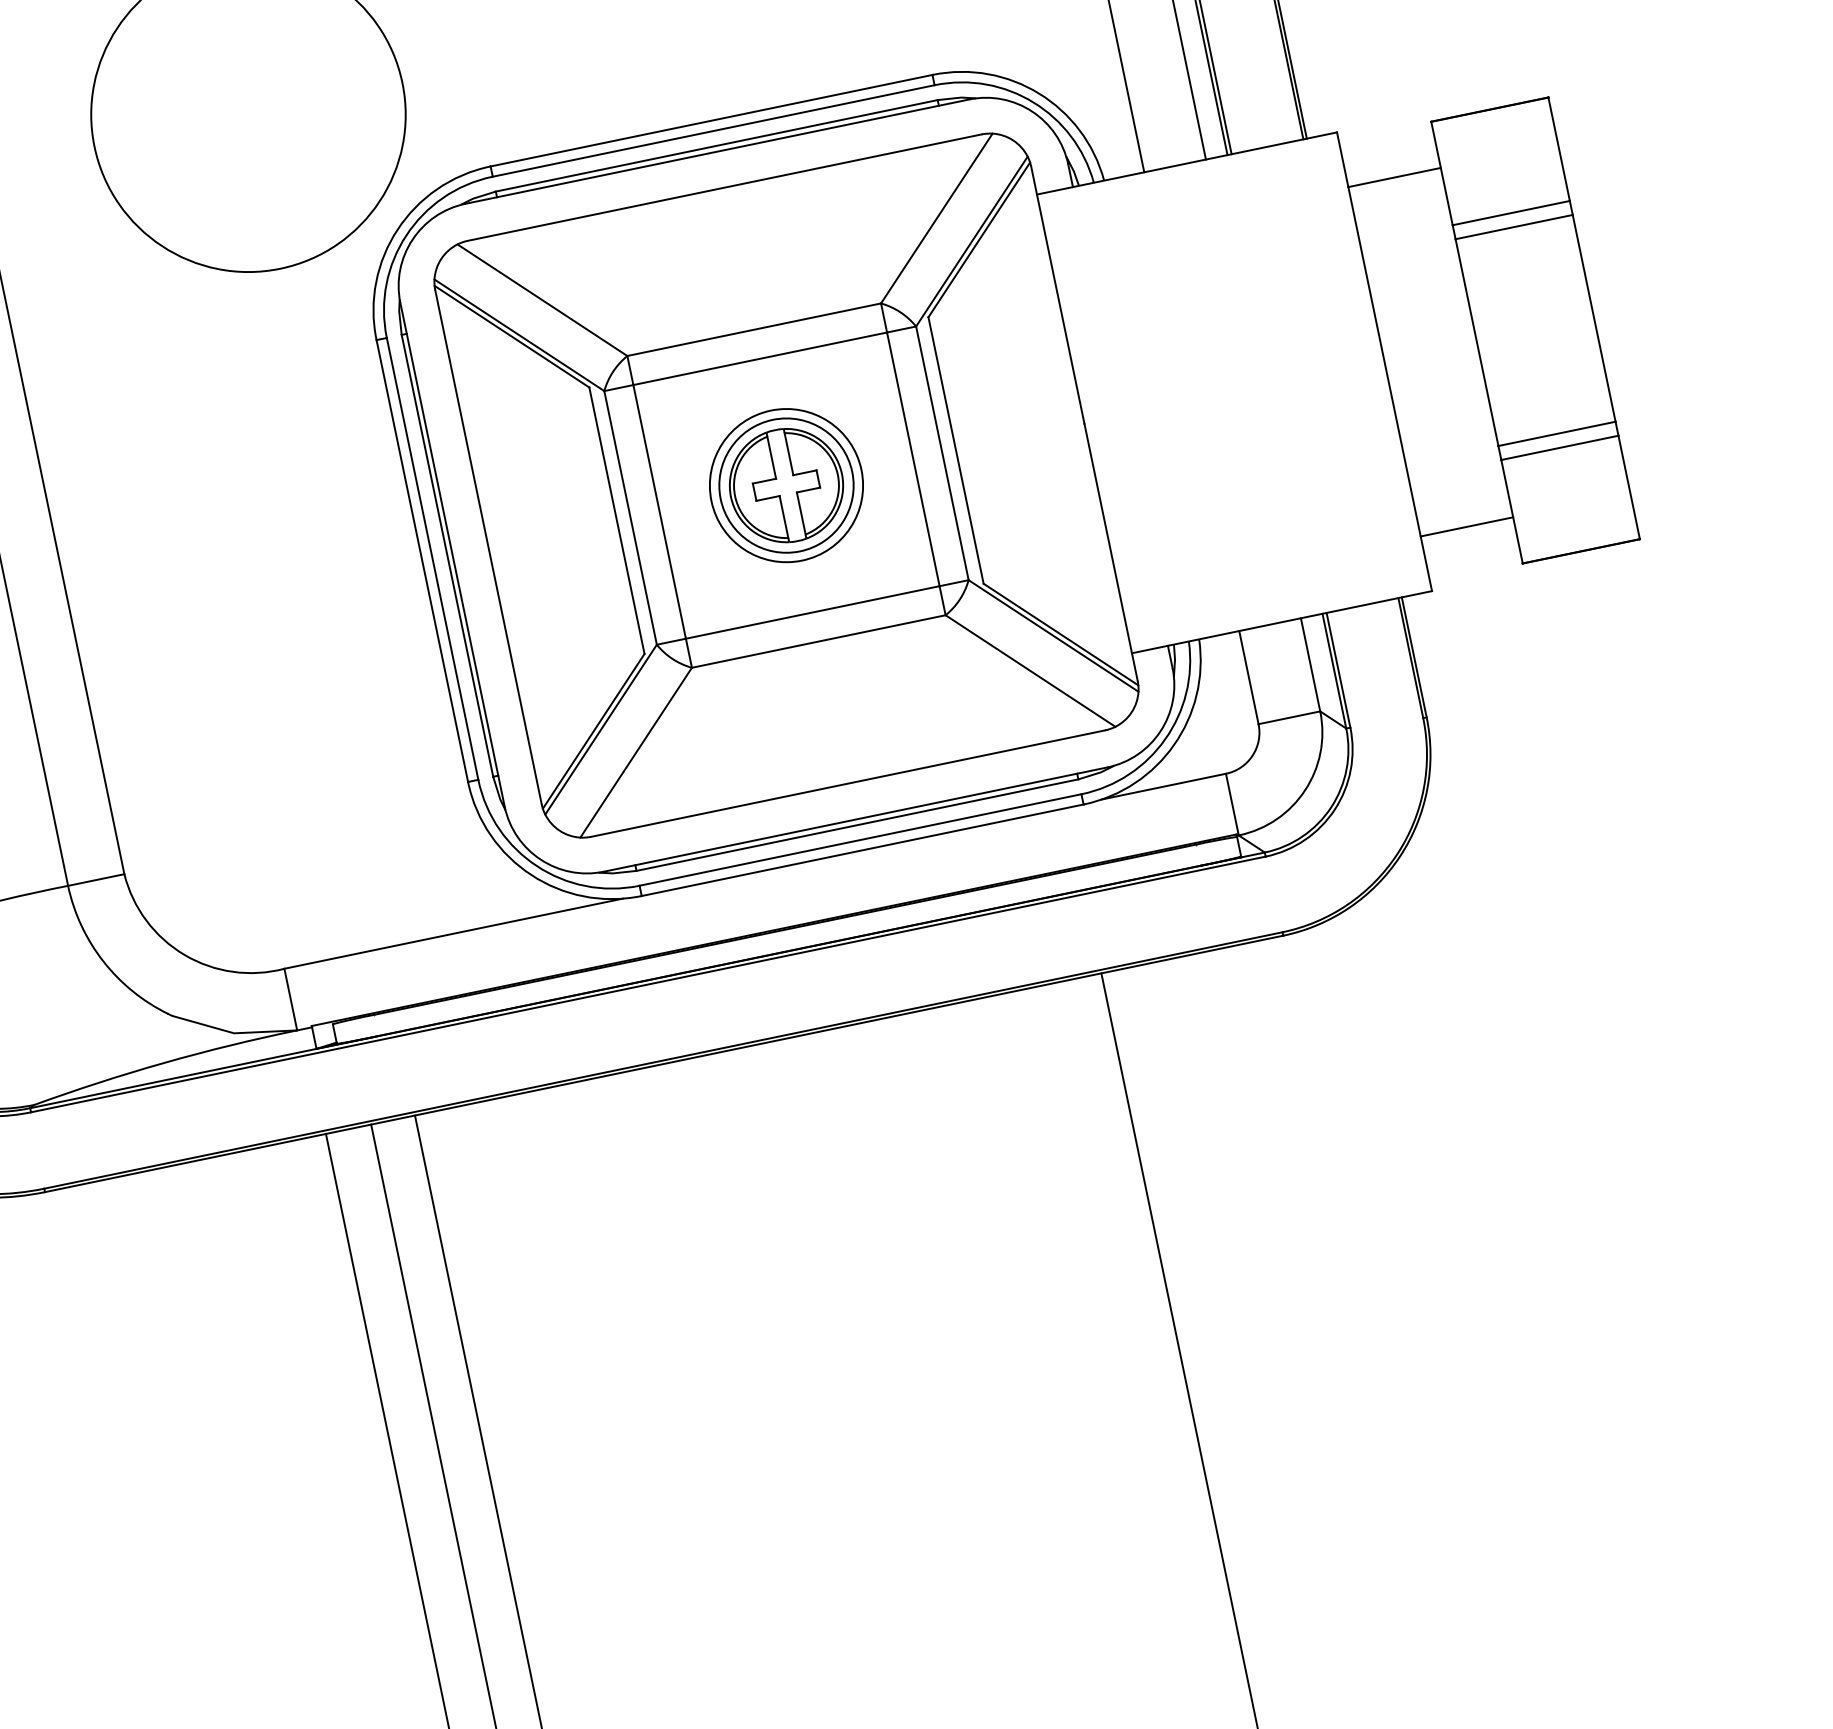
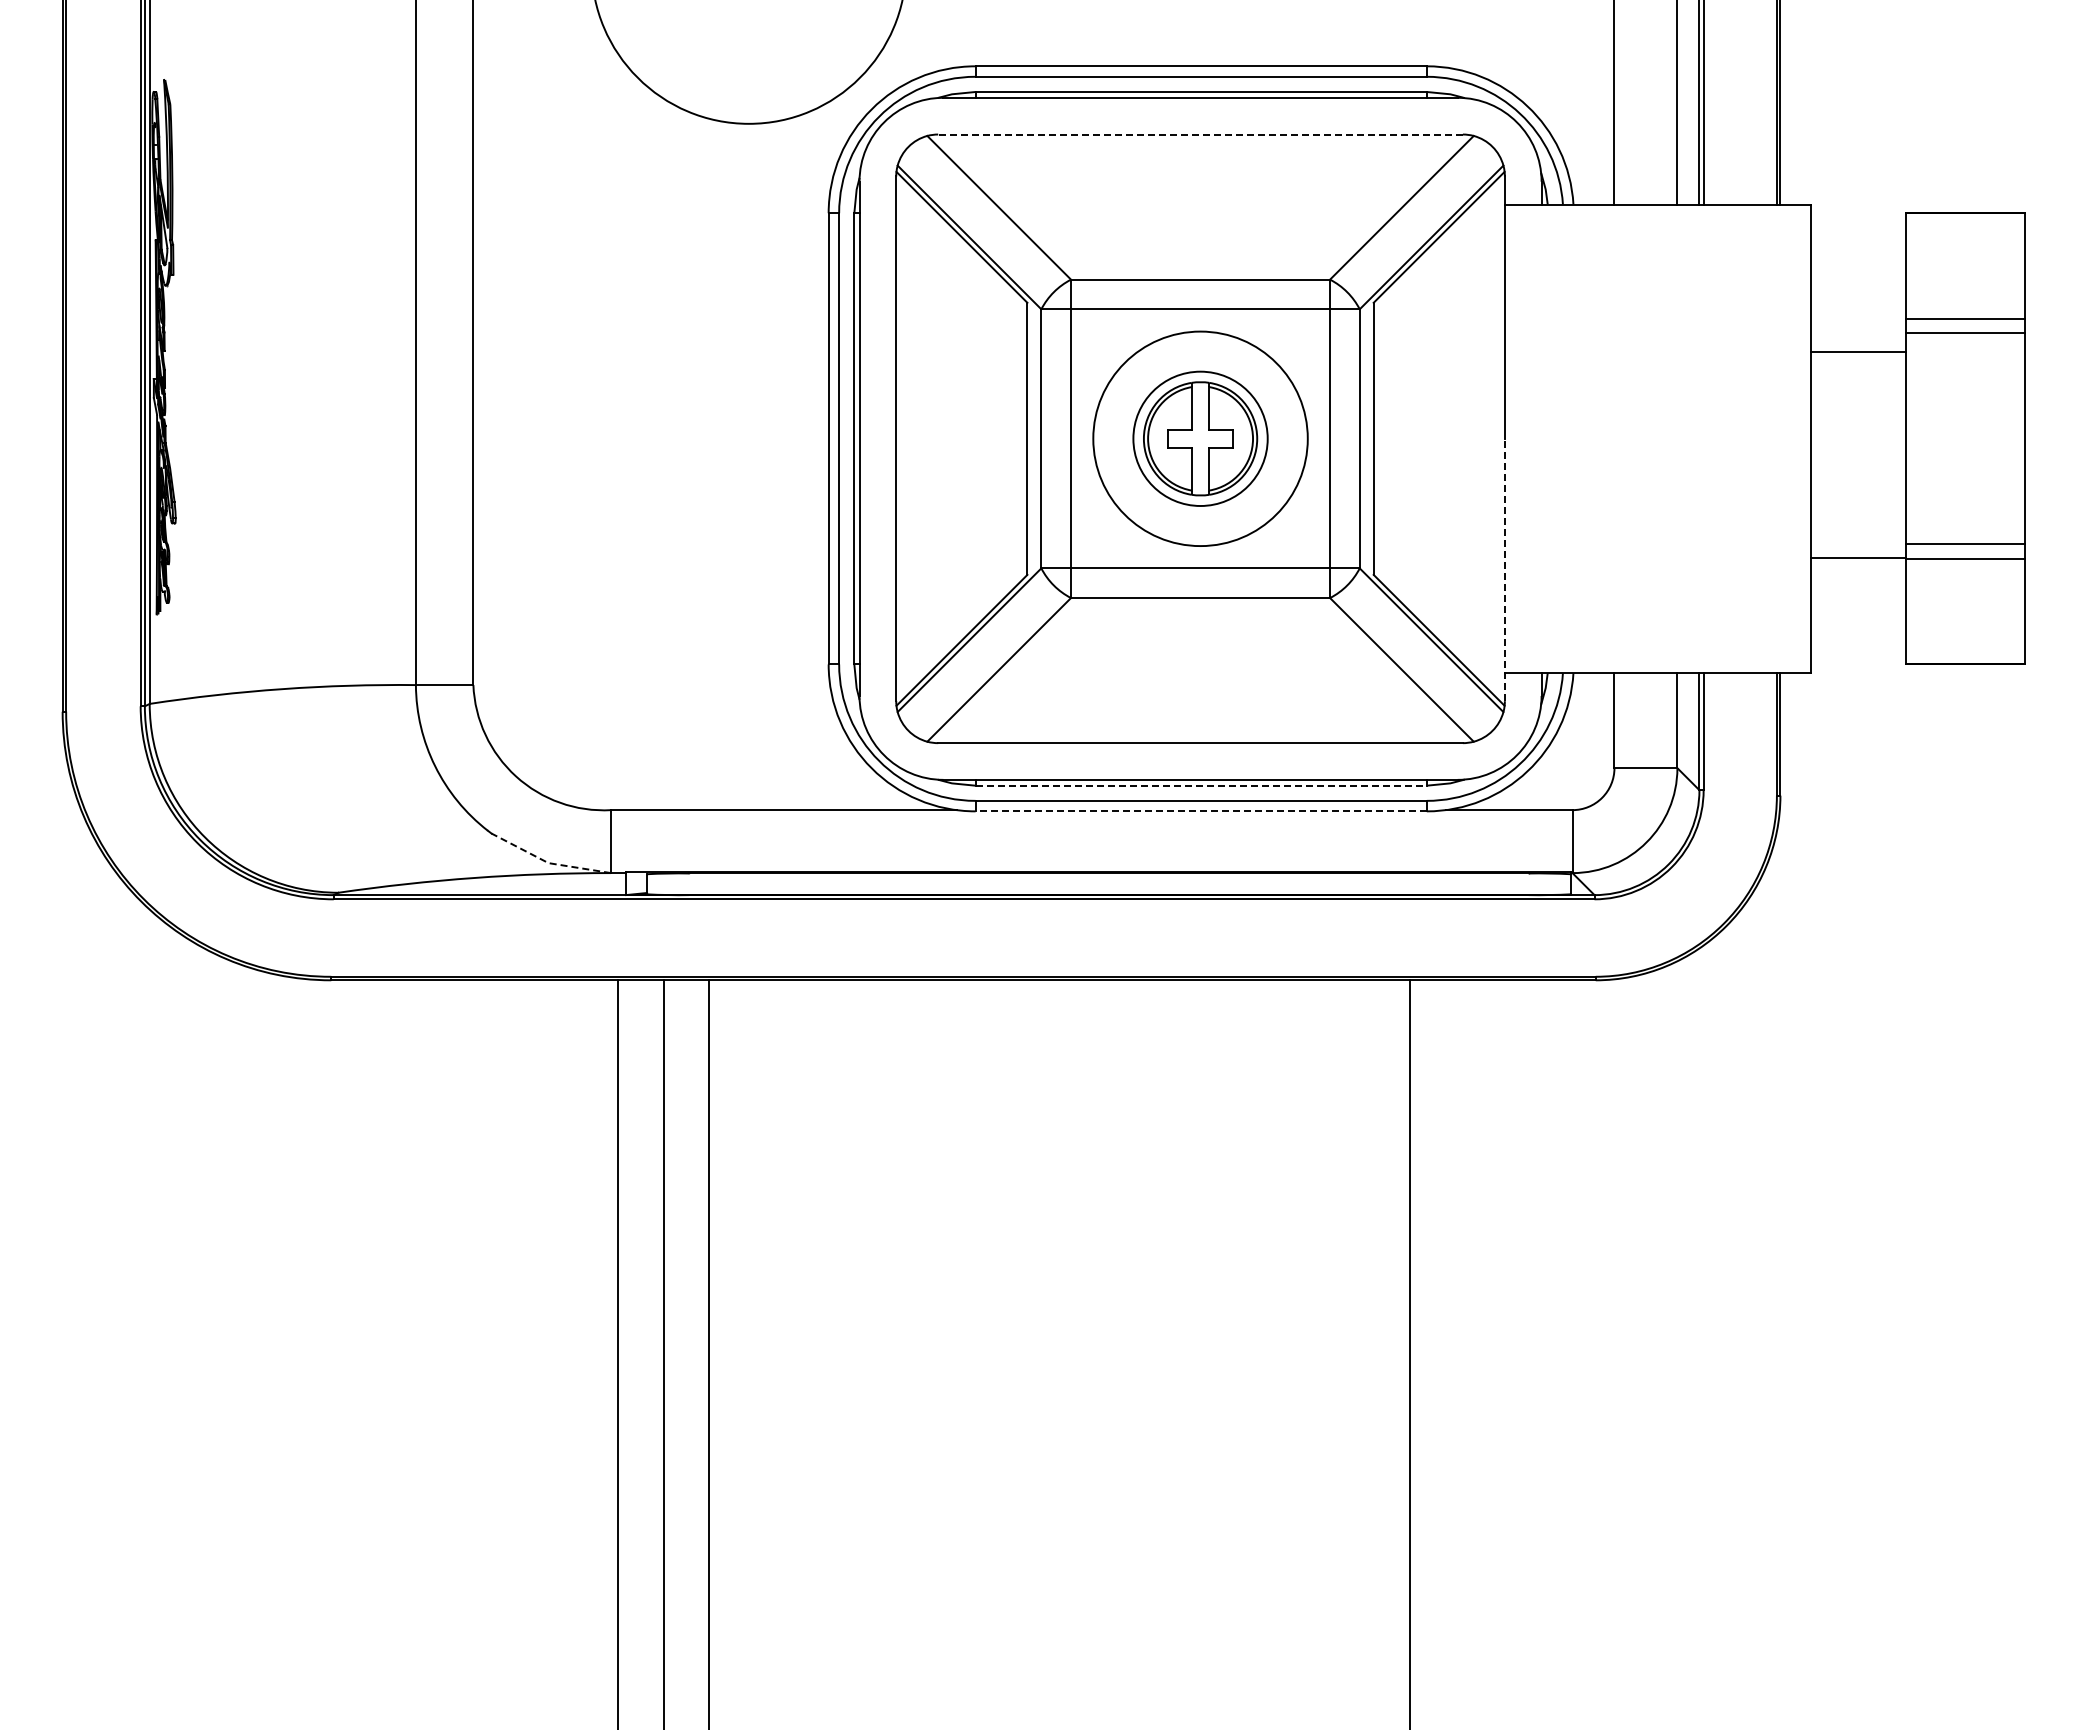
line: (1394, 177) -> (1858, 352), moved
line: (724, 187) -> (1200, 134), solid -> dashed
circle: (786, 485) -> (1200, 438), size x1.4
line: (1466, 527) -> (1858, 558), moved
line: (1110, 551) -> (1504, 569), solid -> dashed
line: (857, 824) -> (1201, 785), solid -> dashed
line: (862, 850) -> (1201, 811), solid -> dashed
line: (234, 1033) -> (548, 863), solid -> dashed

